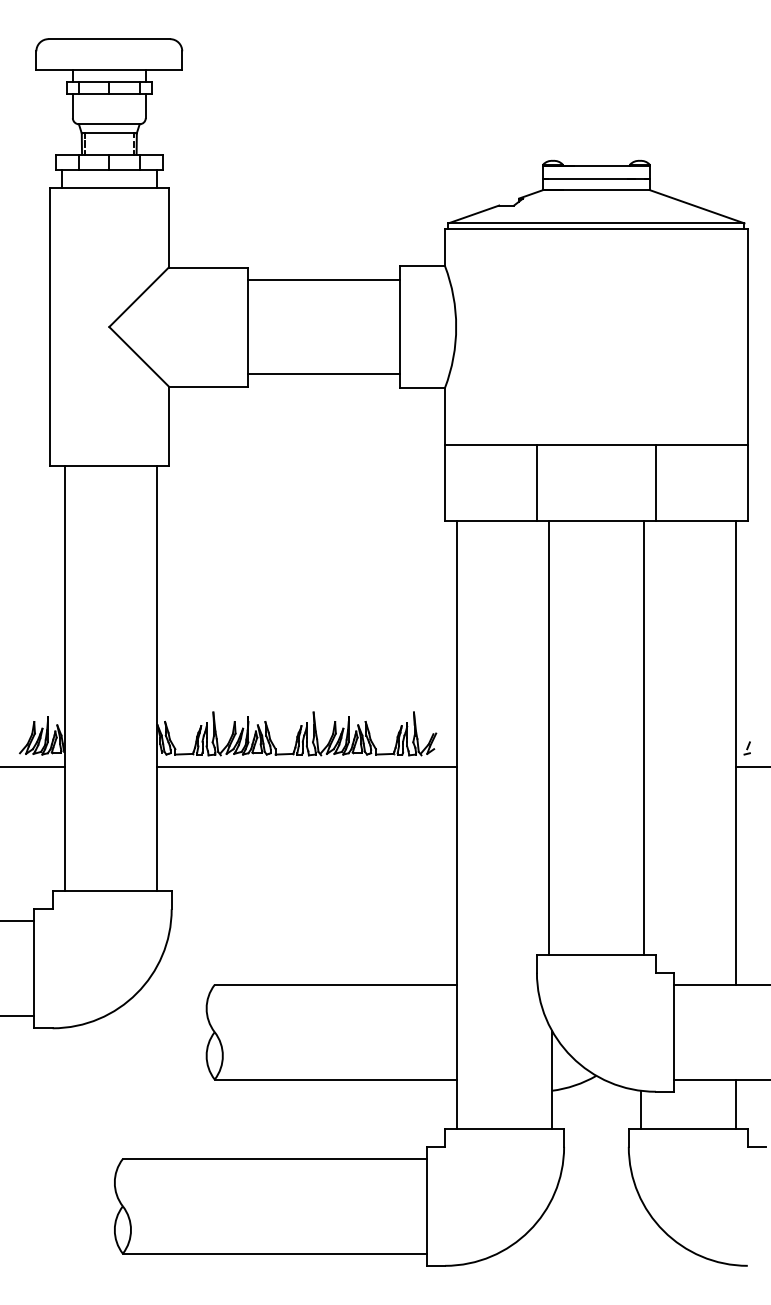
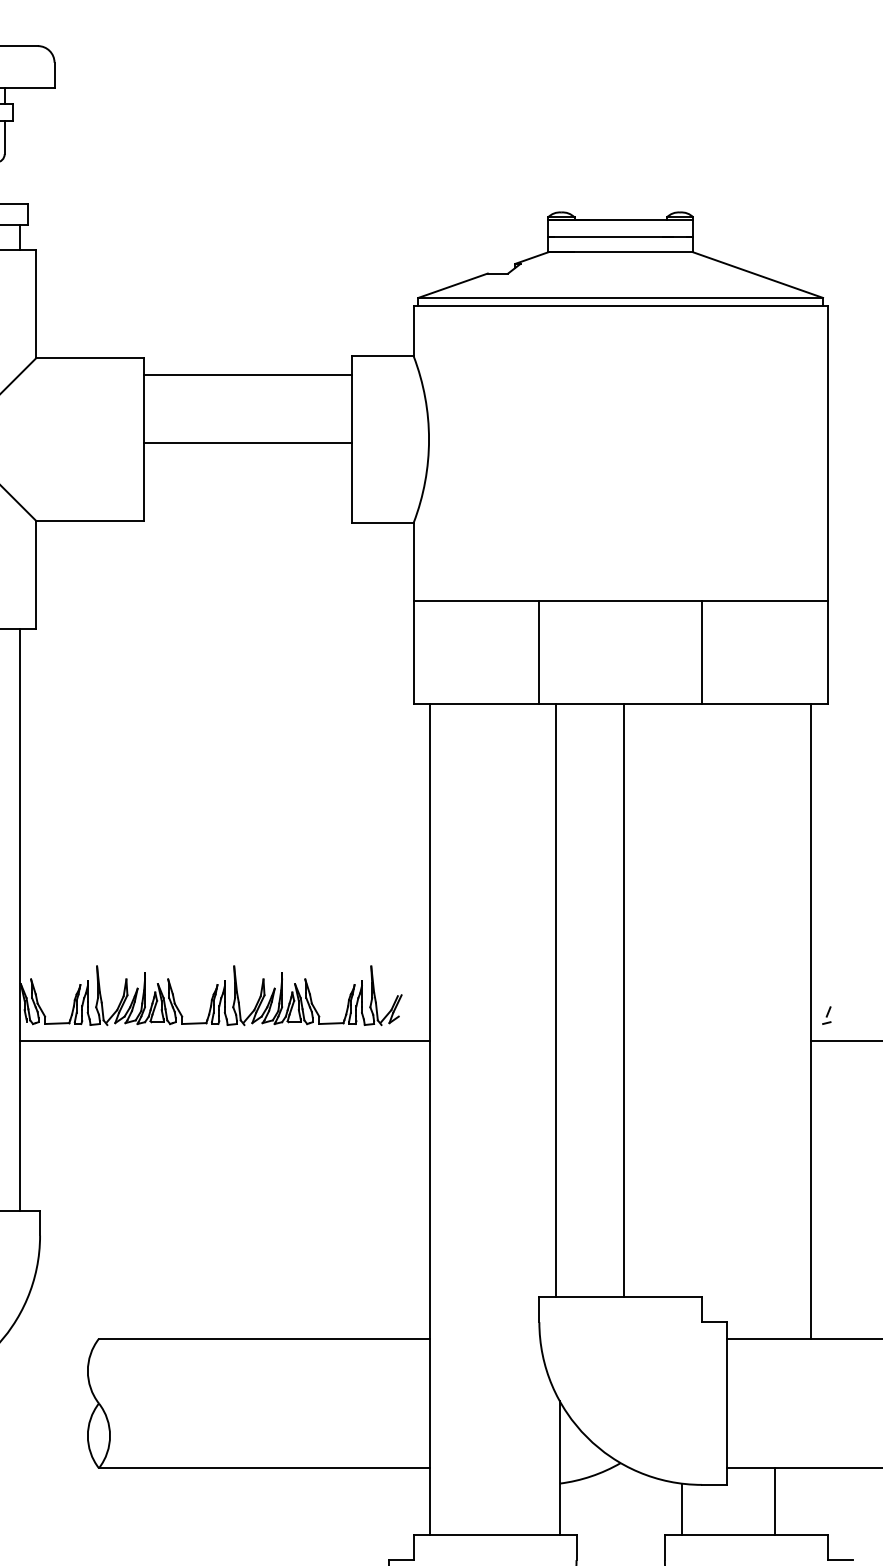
line: (323, 374) -> (247, 442), moved
line: (643, 737) -> (623, 1000), moved
line: (735, 1103) -> (775, 1500), moved

